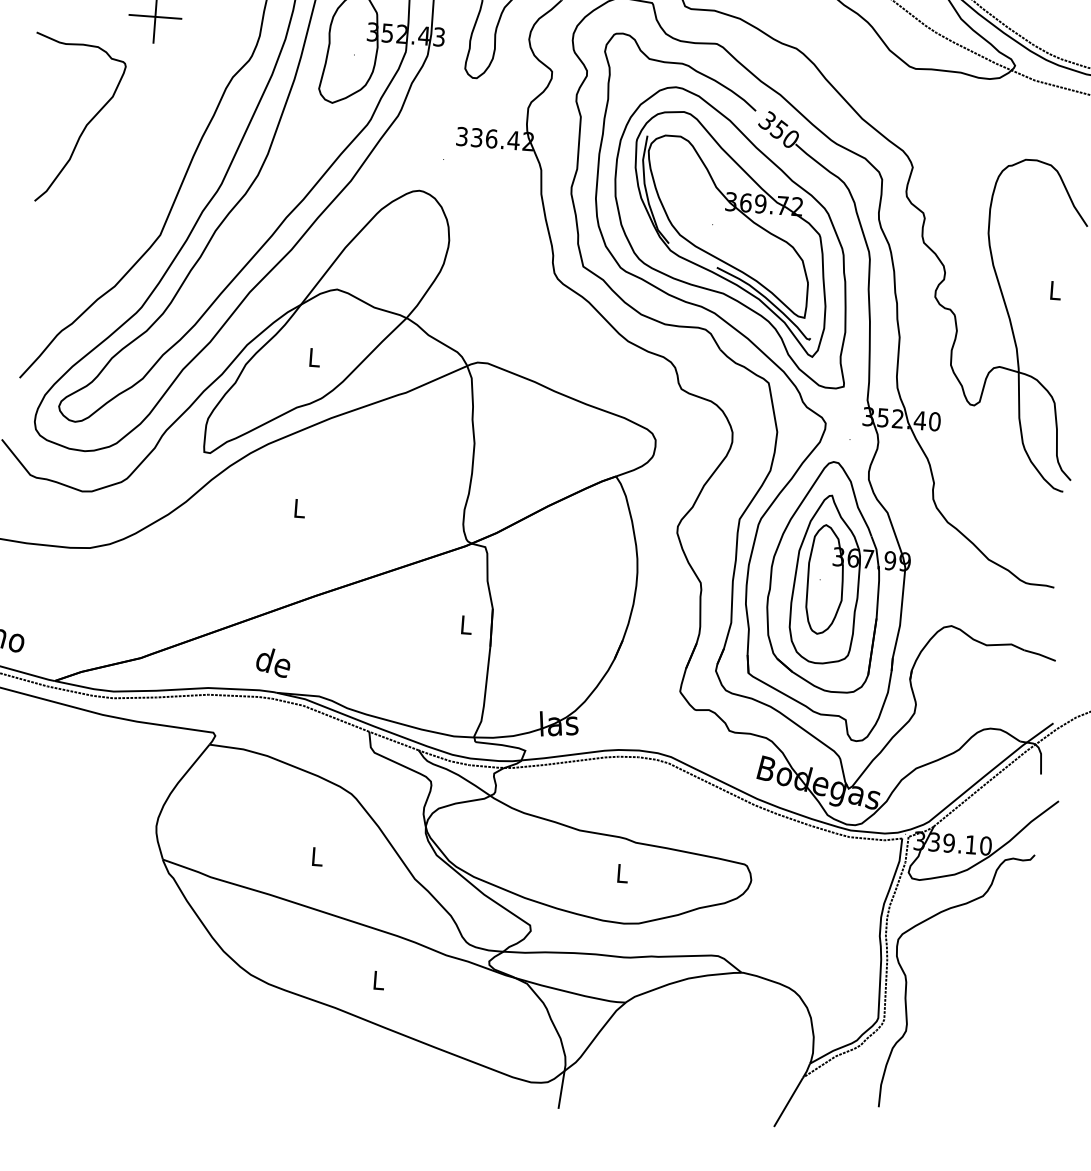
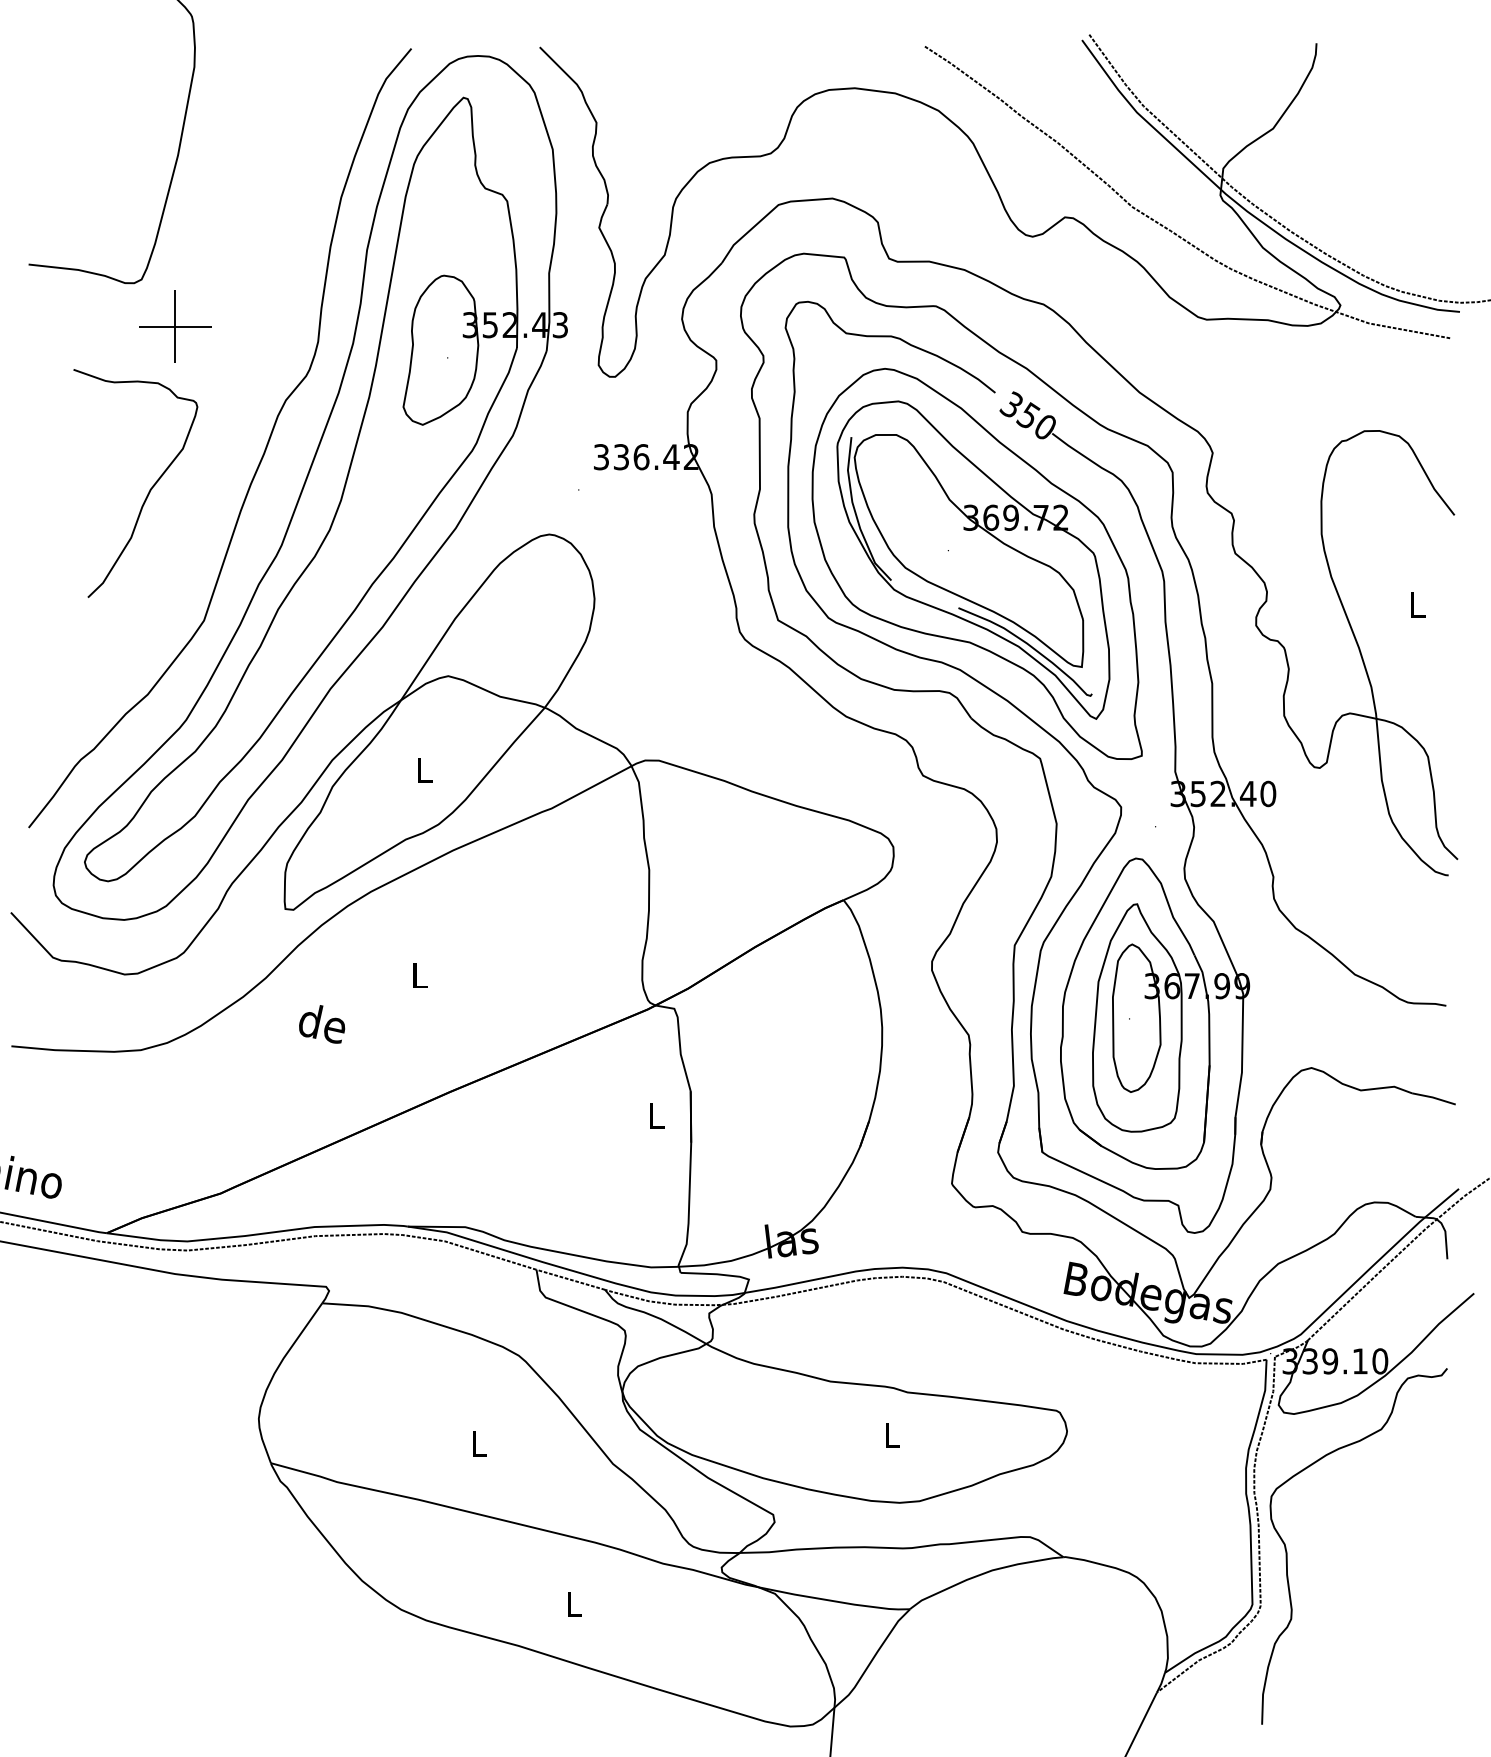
curve: (85, 124) -> (149, 489), moved
text: (273, 662) -> (322, 1024), moved

